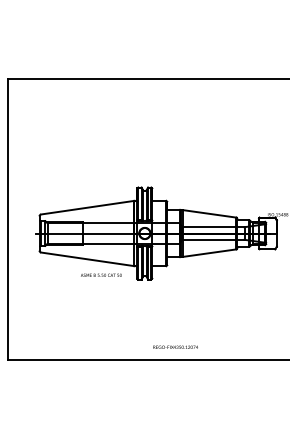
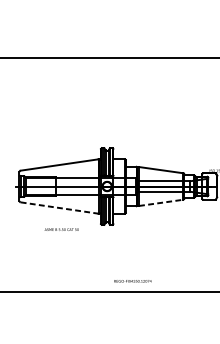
line: (209, 253) -> (161, 203), solid -> dashed
line: (88, 259) -> (60, 208), solid -> dashed
text: (101, 274) -> (61, 228), moved

